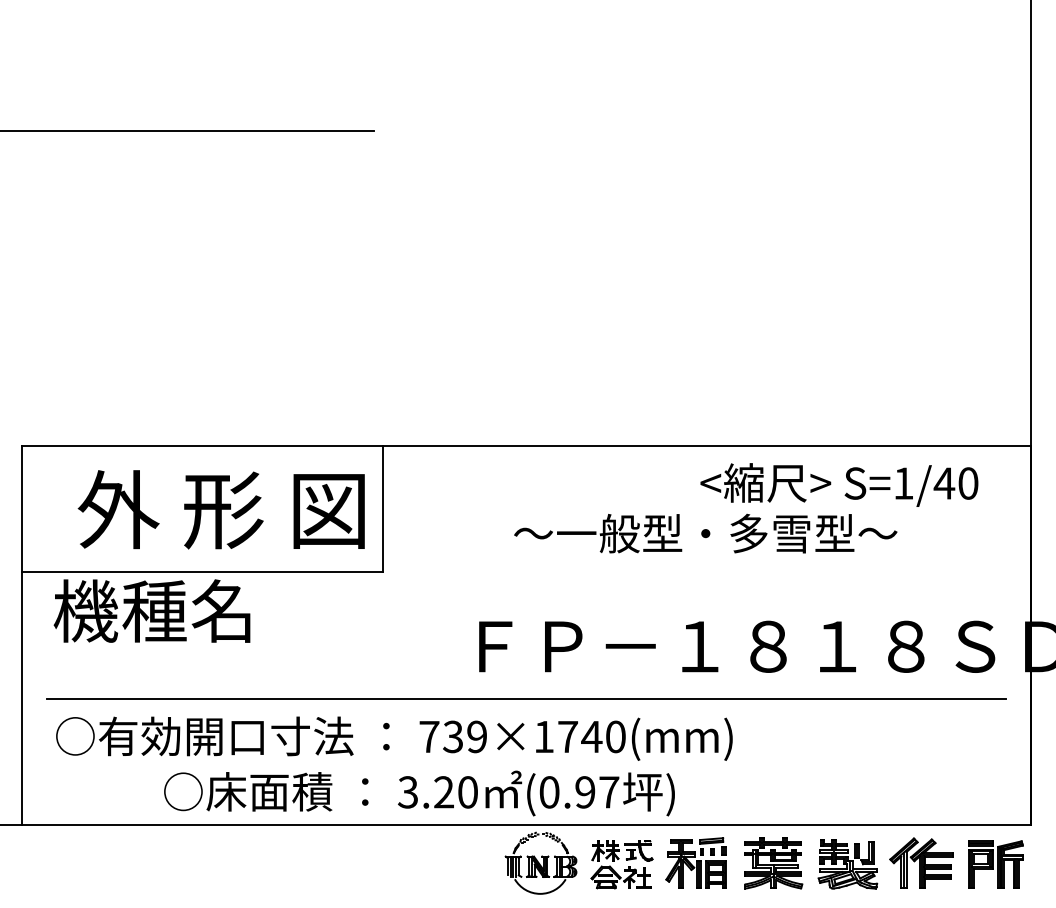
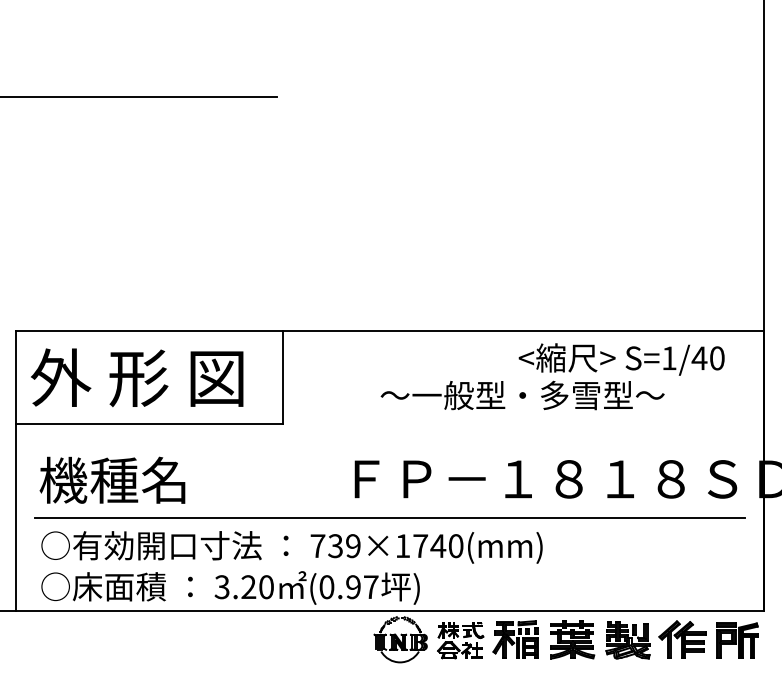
text: (220, 509) -> (136, 377), moved
text: (151, 610) -> (112, 479), moved
text: (419, 793) -> (230, 588), moved

